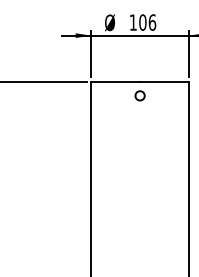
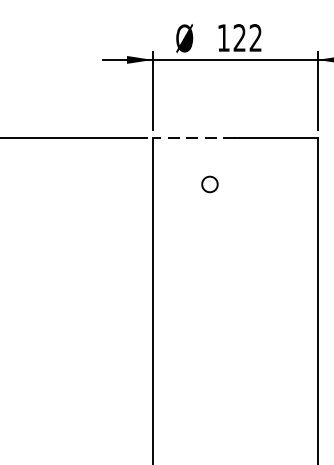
text: (147, 22) -> (247, 37), 106 -> 122
line: (115, 81) -> (193, 136), solid -> dashed
part: (139, 95) -> (208, 183), moved

